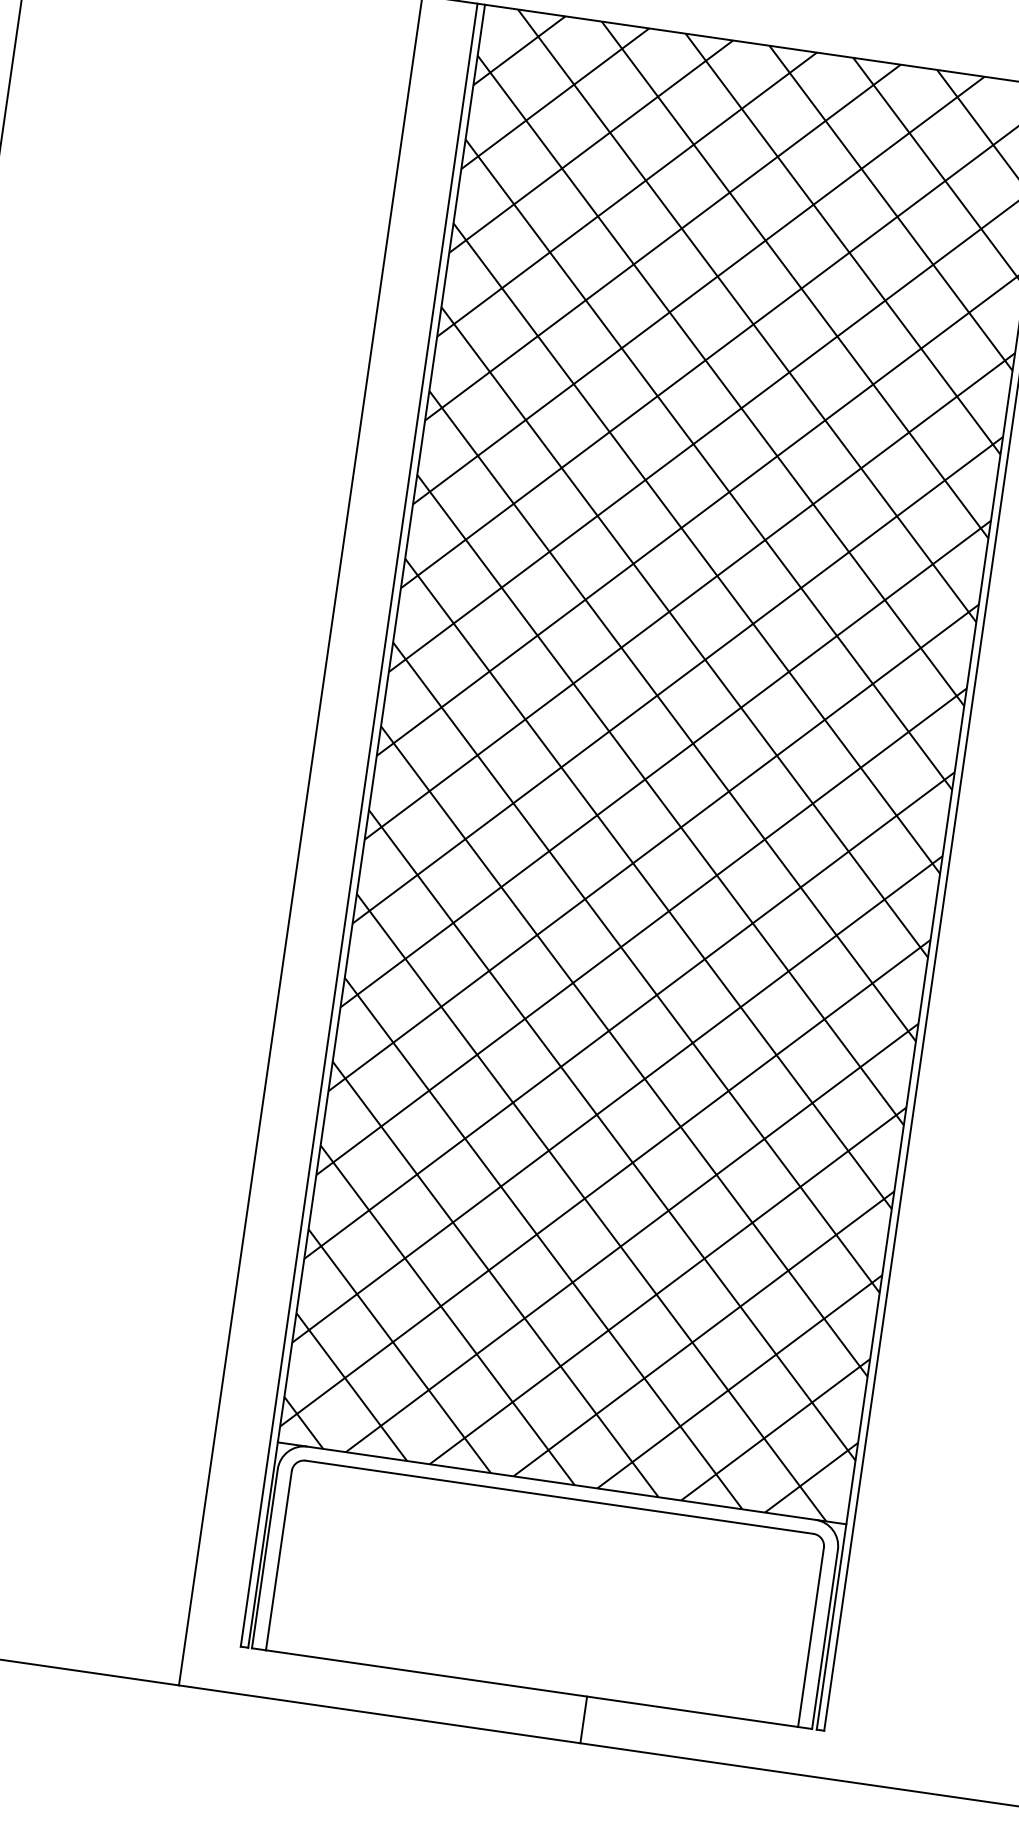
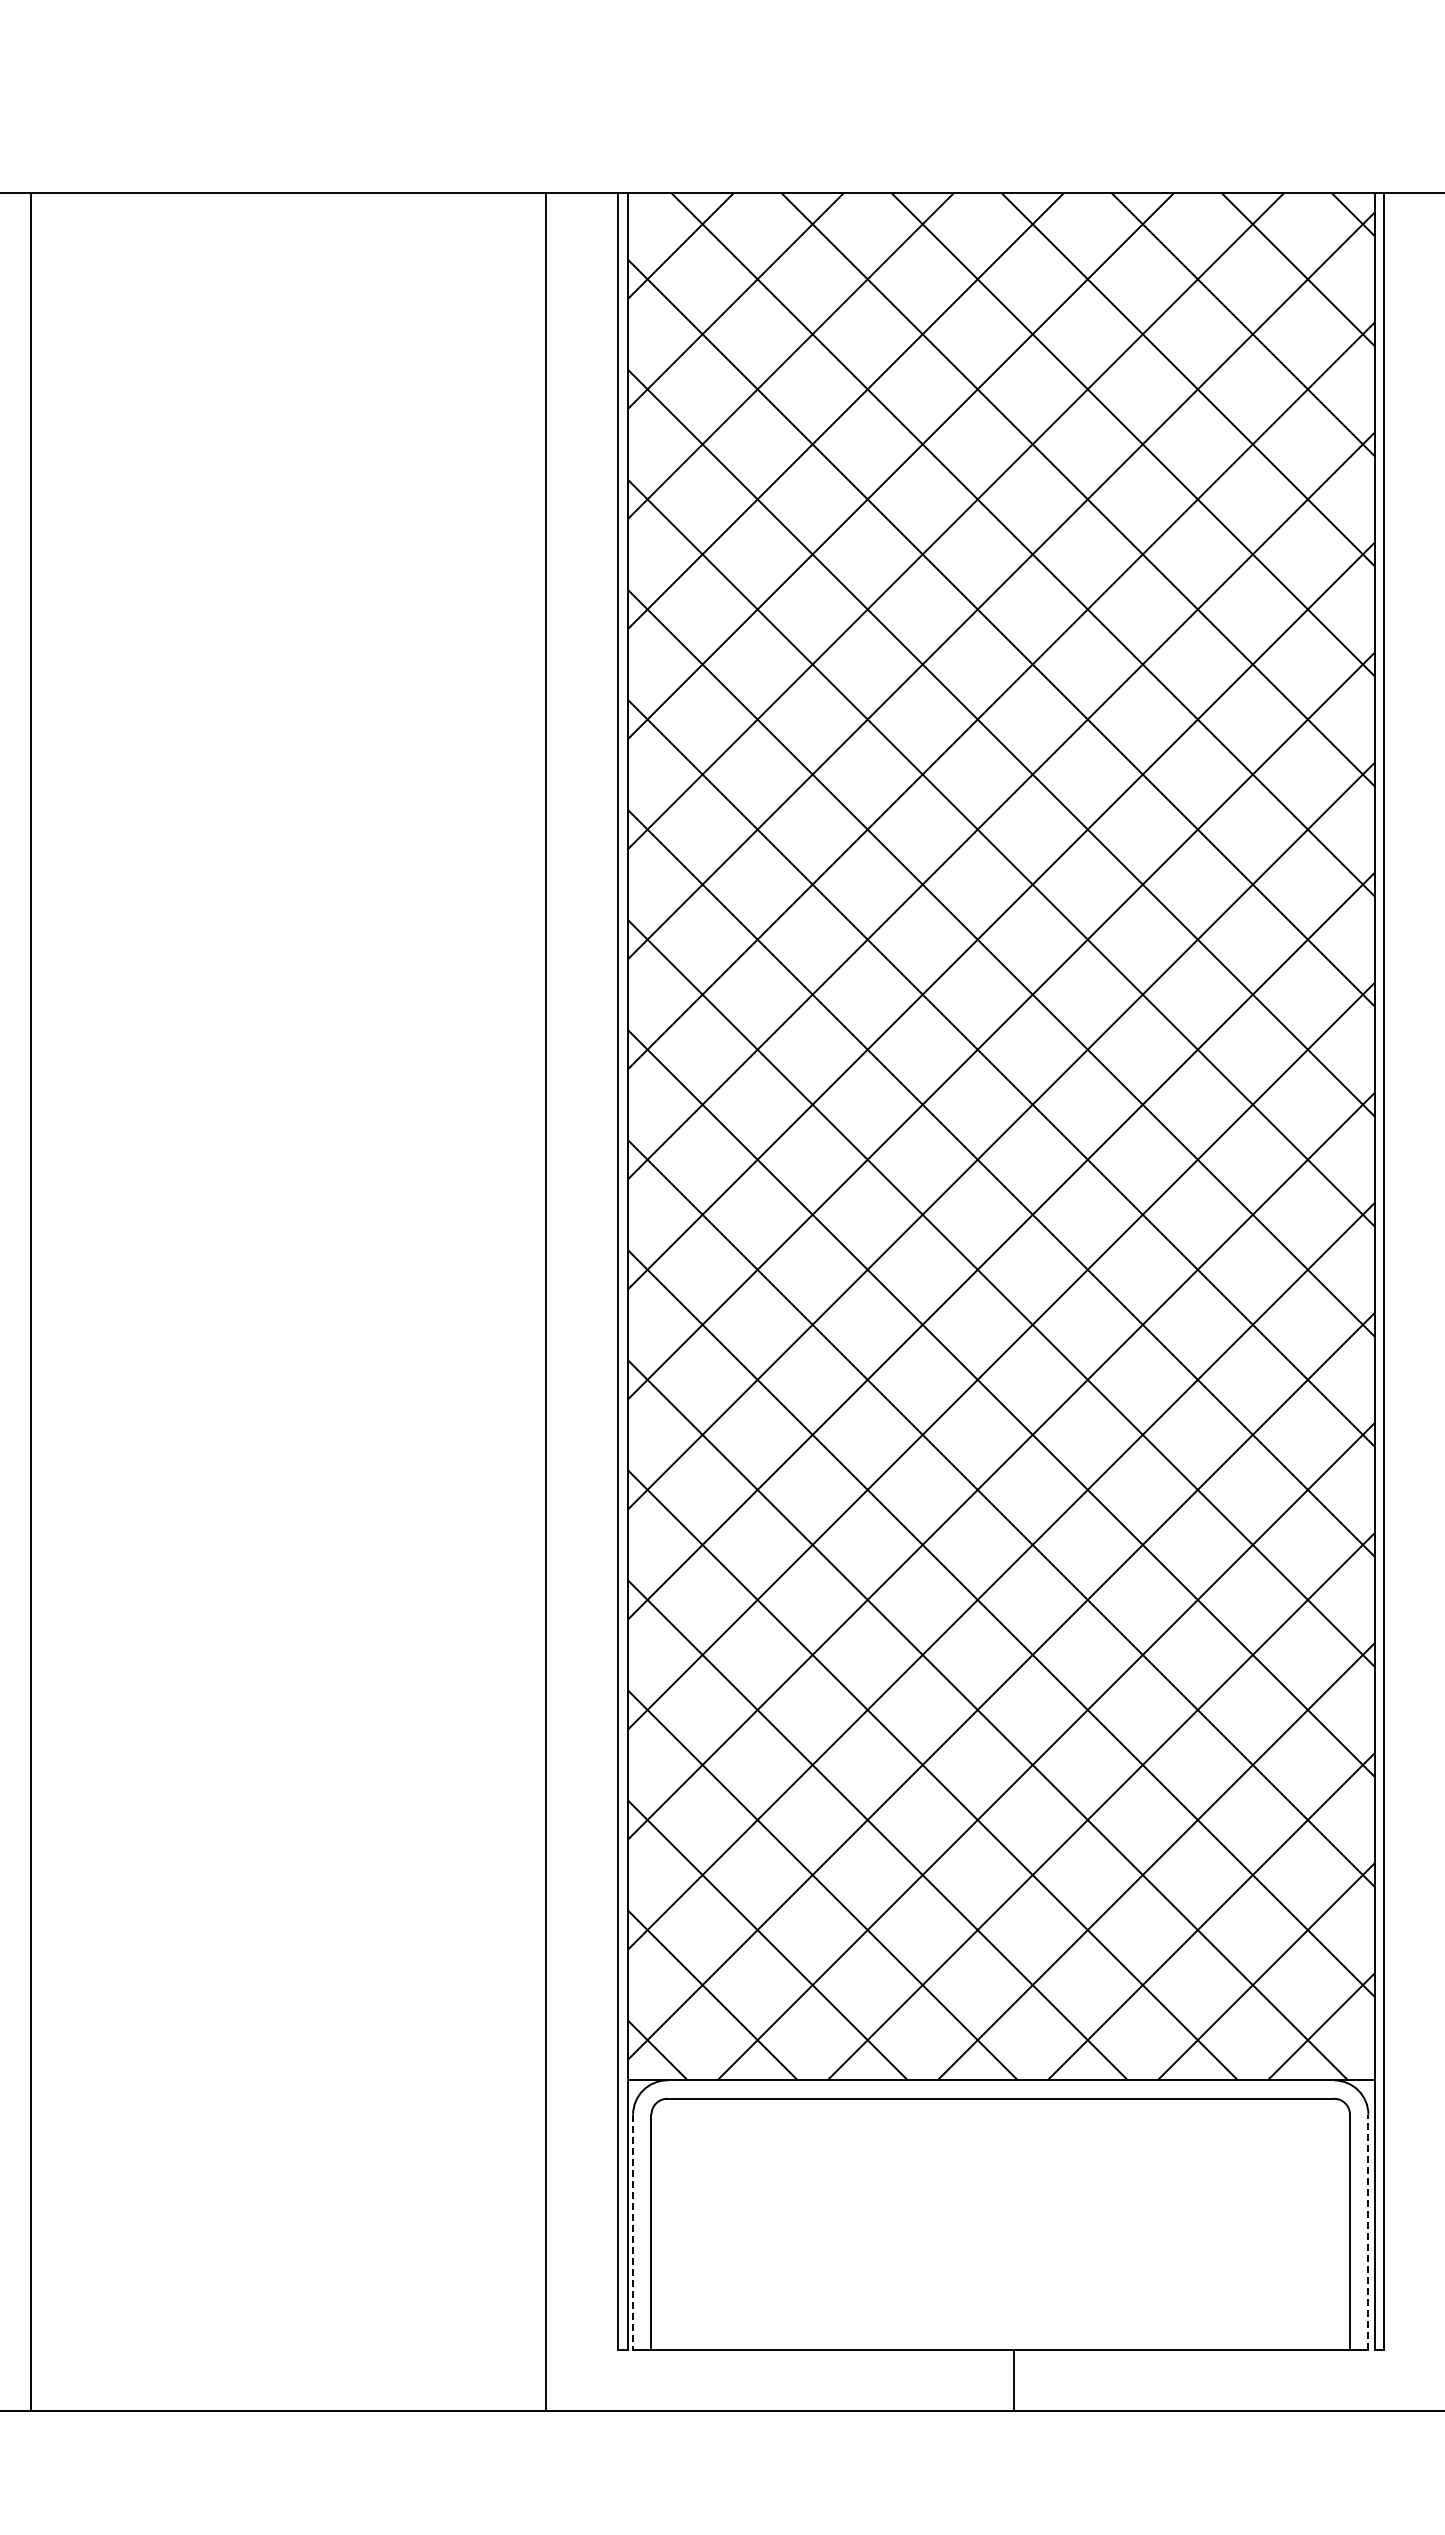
line: (265, 1558) -> (633, 2232), solid -> dashed
line: (825, 1639) -> (1368, 2232), solid -> dashed
line: (584, 1719) -> (1014, 2380), moved

